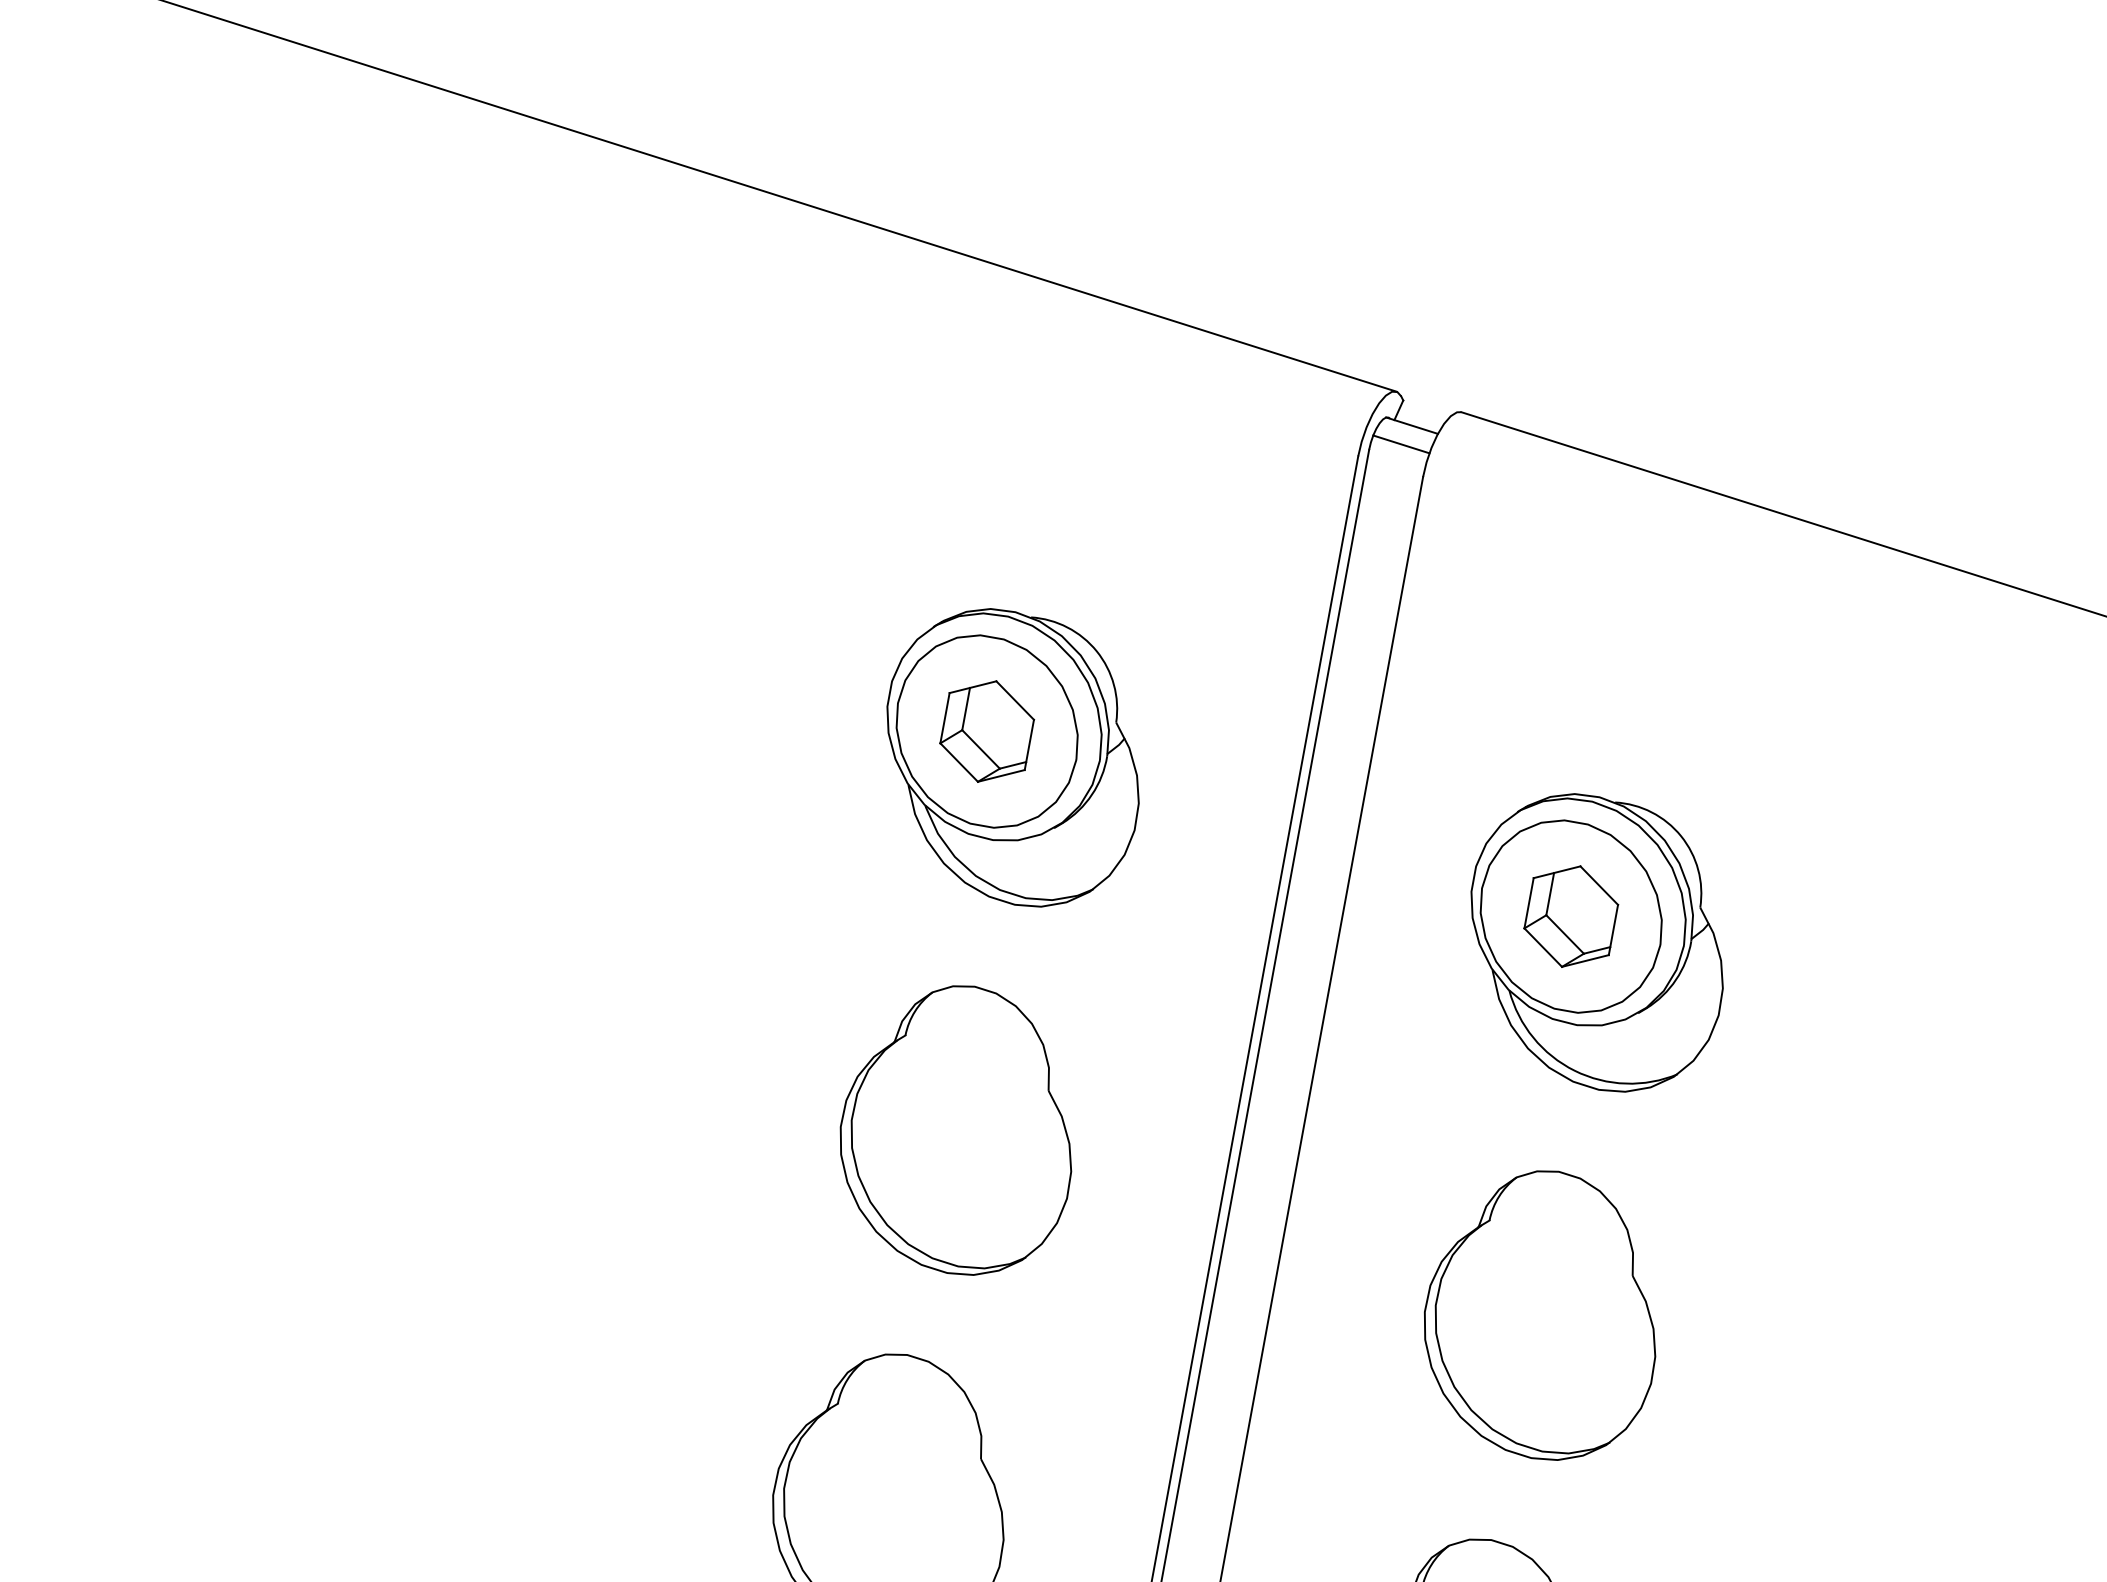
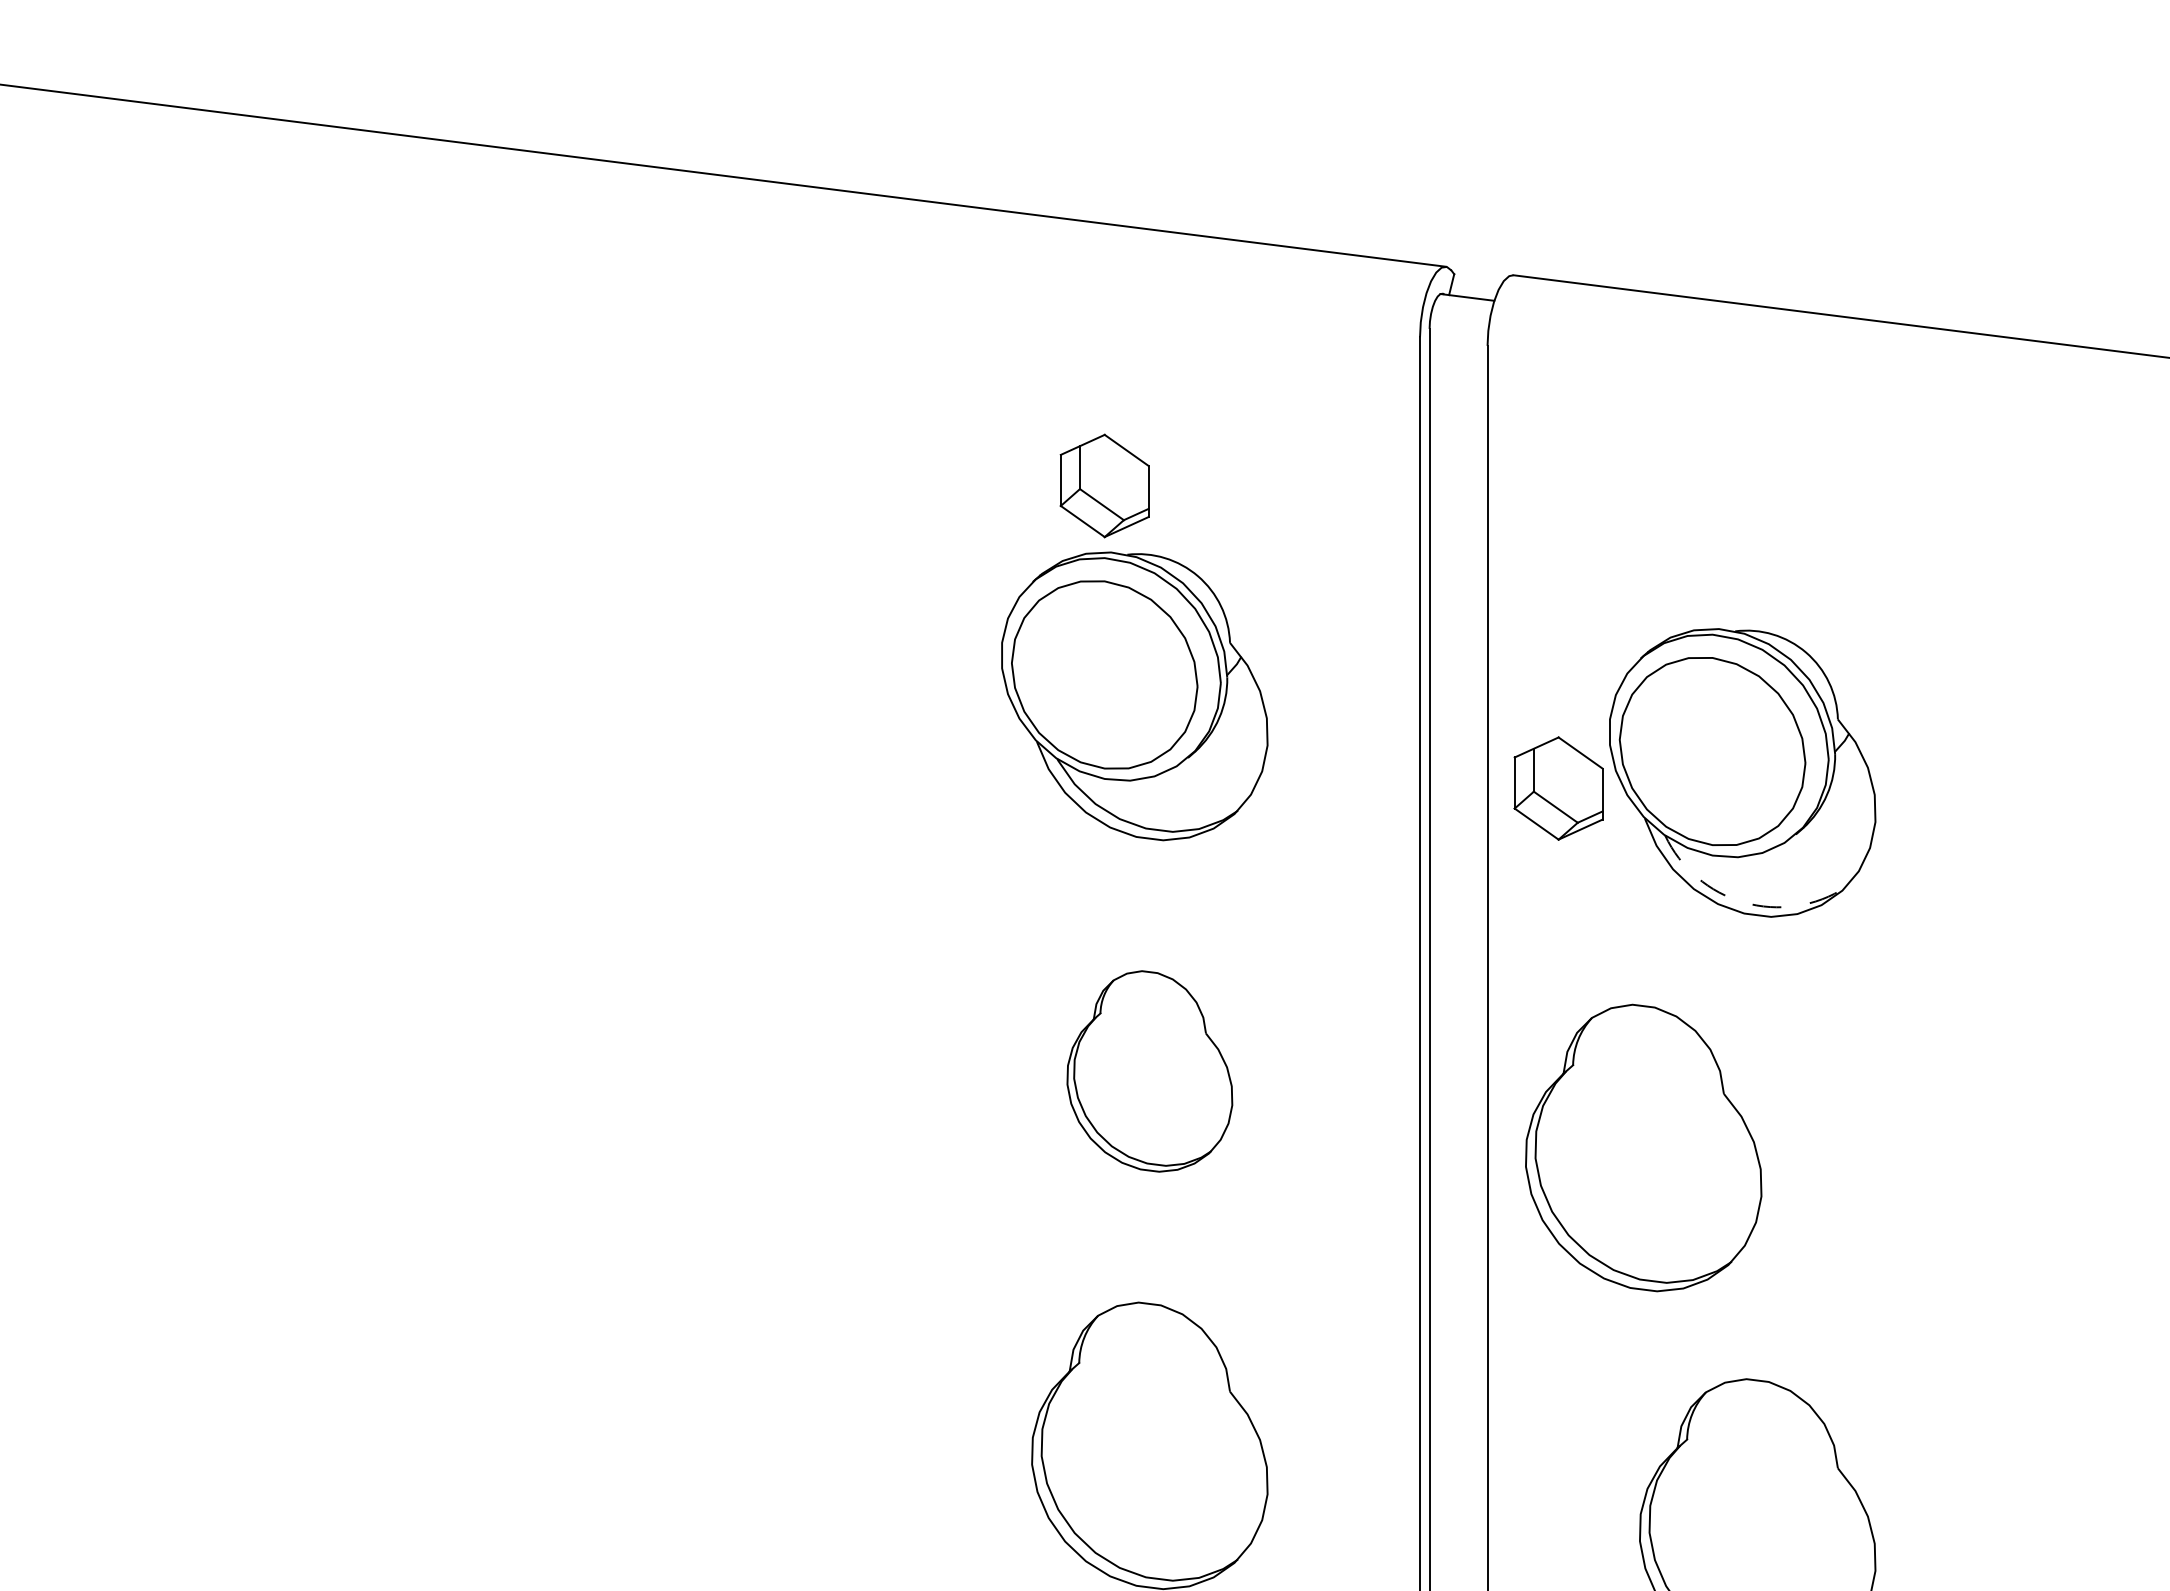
line: (1401, 444) -> (1460, 317), removed
part: (987, 731) -> (1104, 485), moved
part: (1571, 916) -> (1558, 788), moved
arc: (1574, 1070) -> (1743, 902), solid -> dashed
part: (959, 1129) -> (1149, 1071), size x0.7
part: (1543, 1314) -> (1643, 1147), moved

